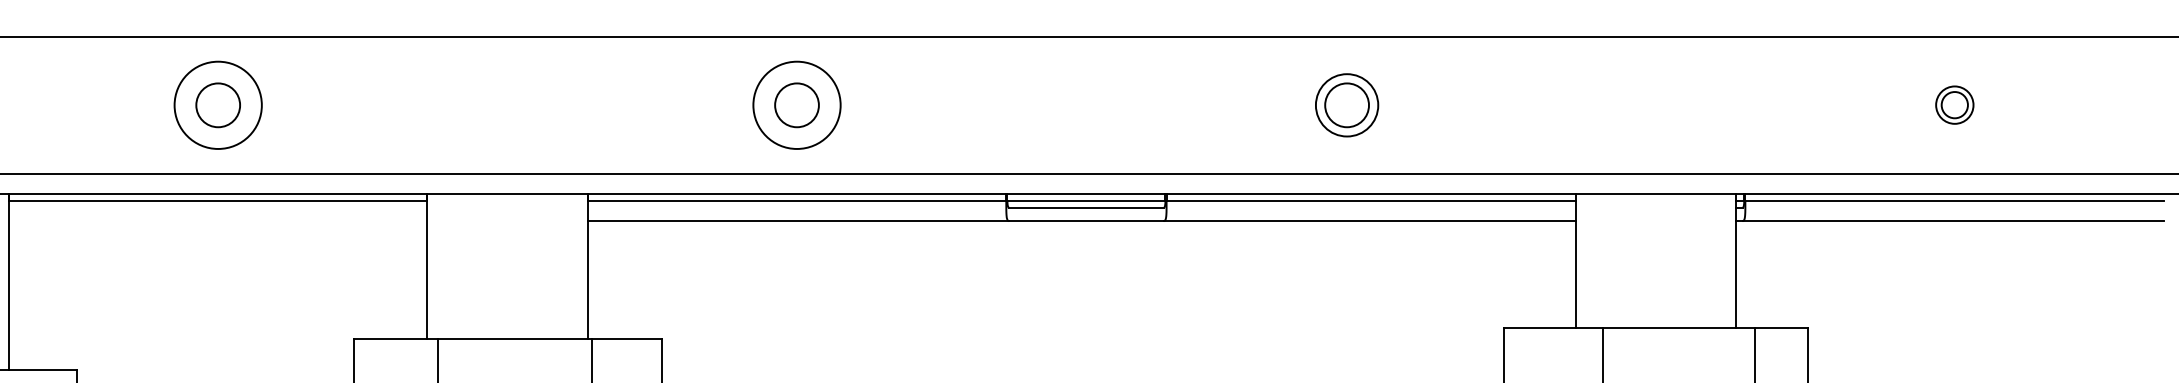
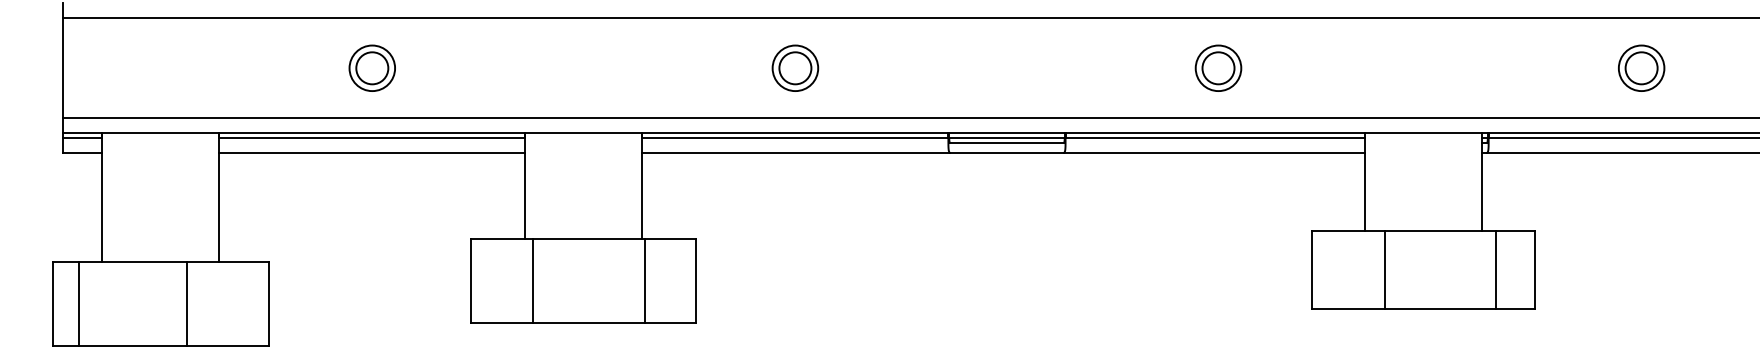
part: (1347, 104) -> (1218, 67), moved
part: (1954, 104) -> (1641, 67), size x1.67
circle: (218, 105) -> (372, 68), size x0.71
circle: (797, 105) -> (795, 68), size x0.71
line: (218, 220) -> (372, 152), added

